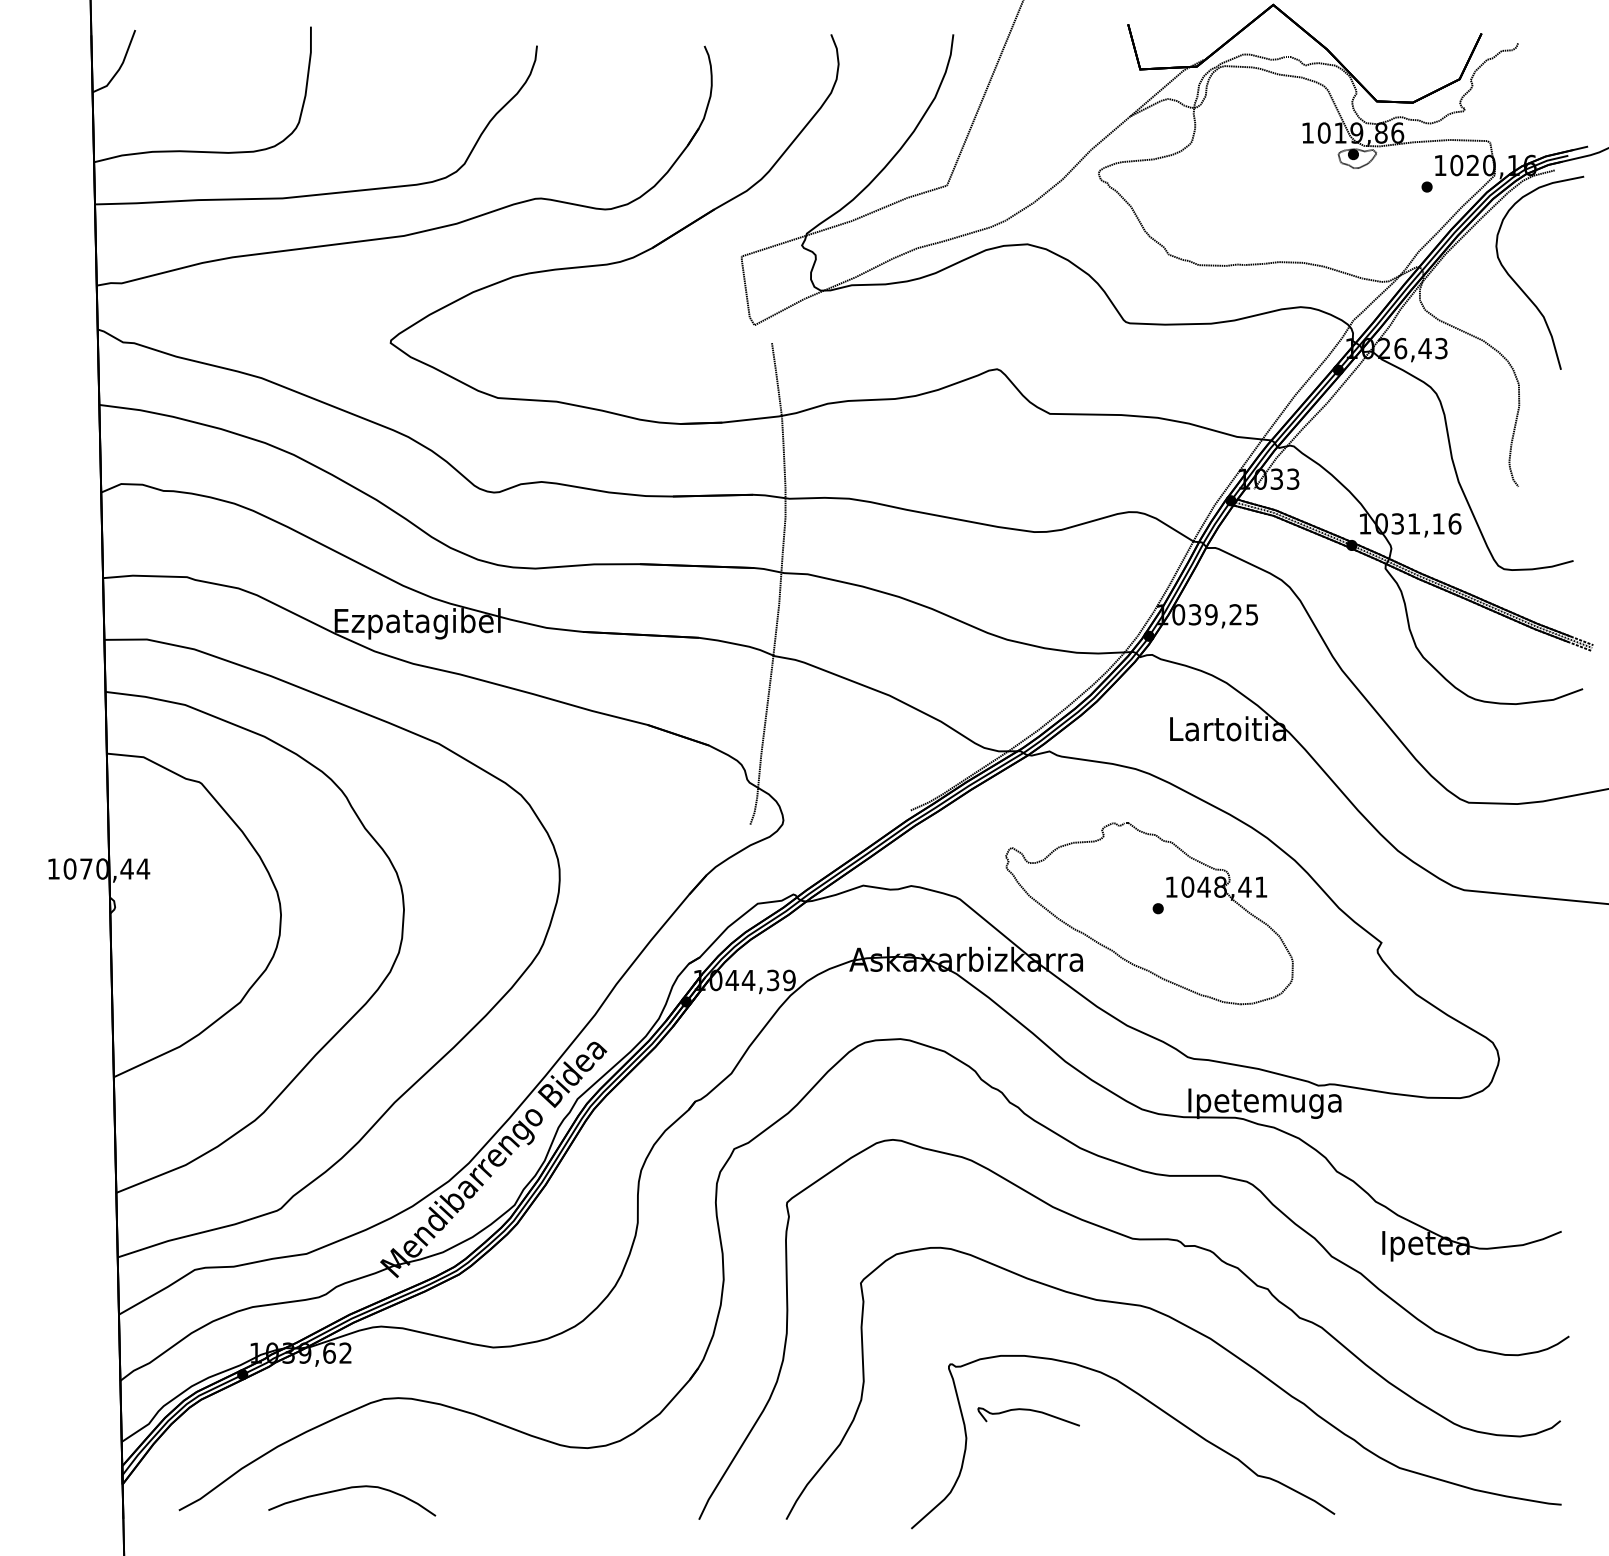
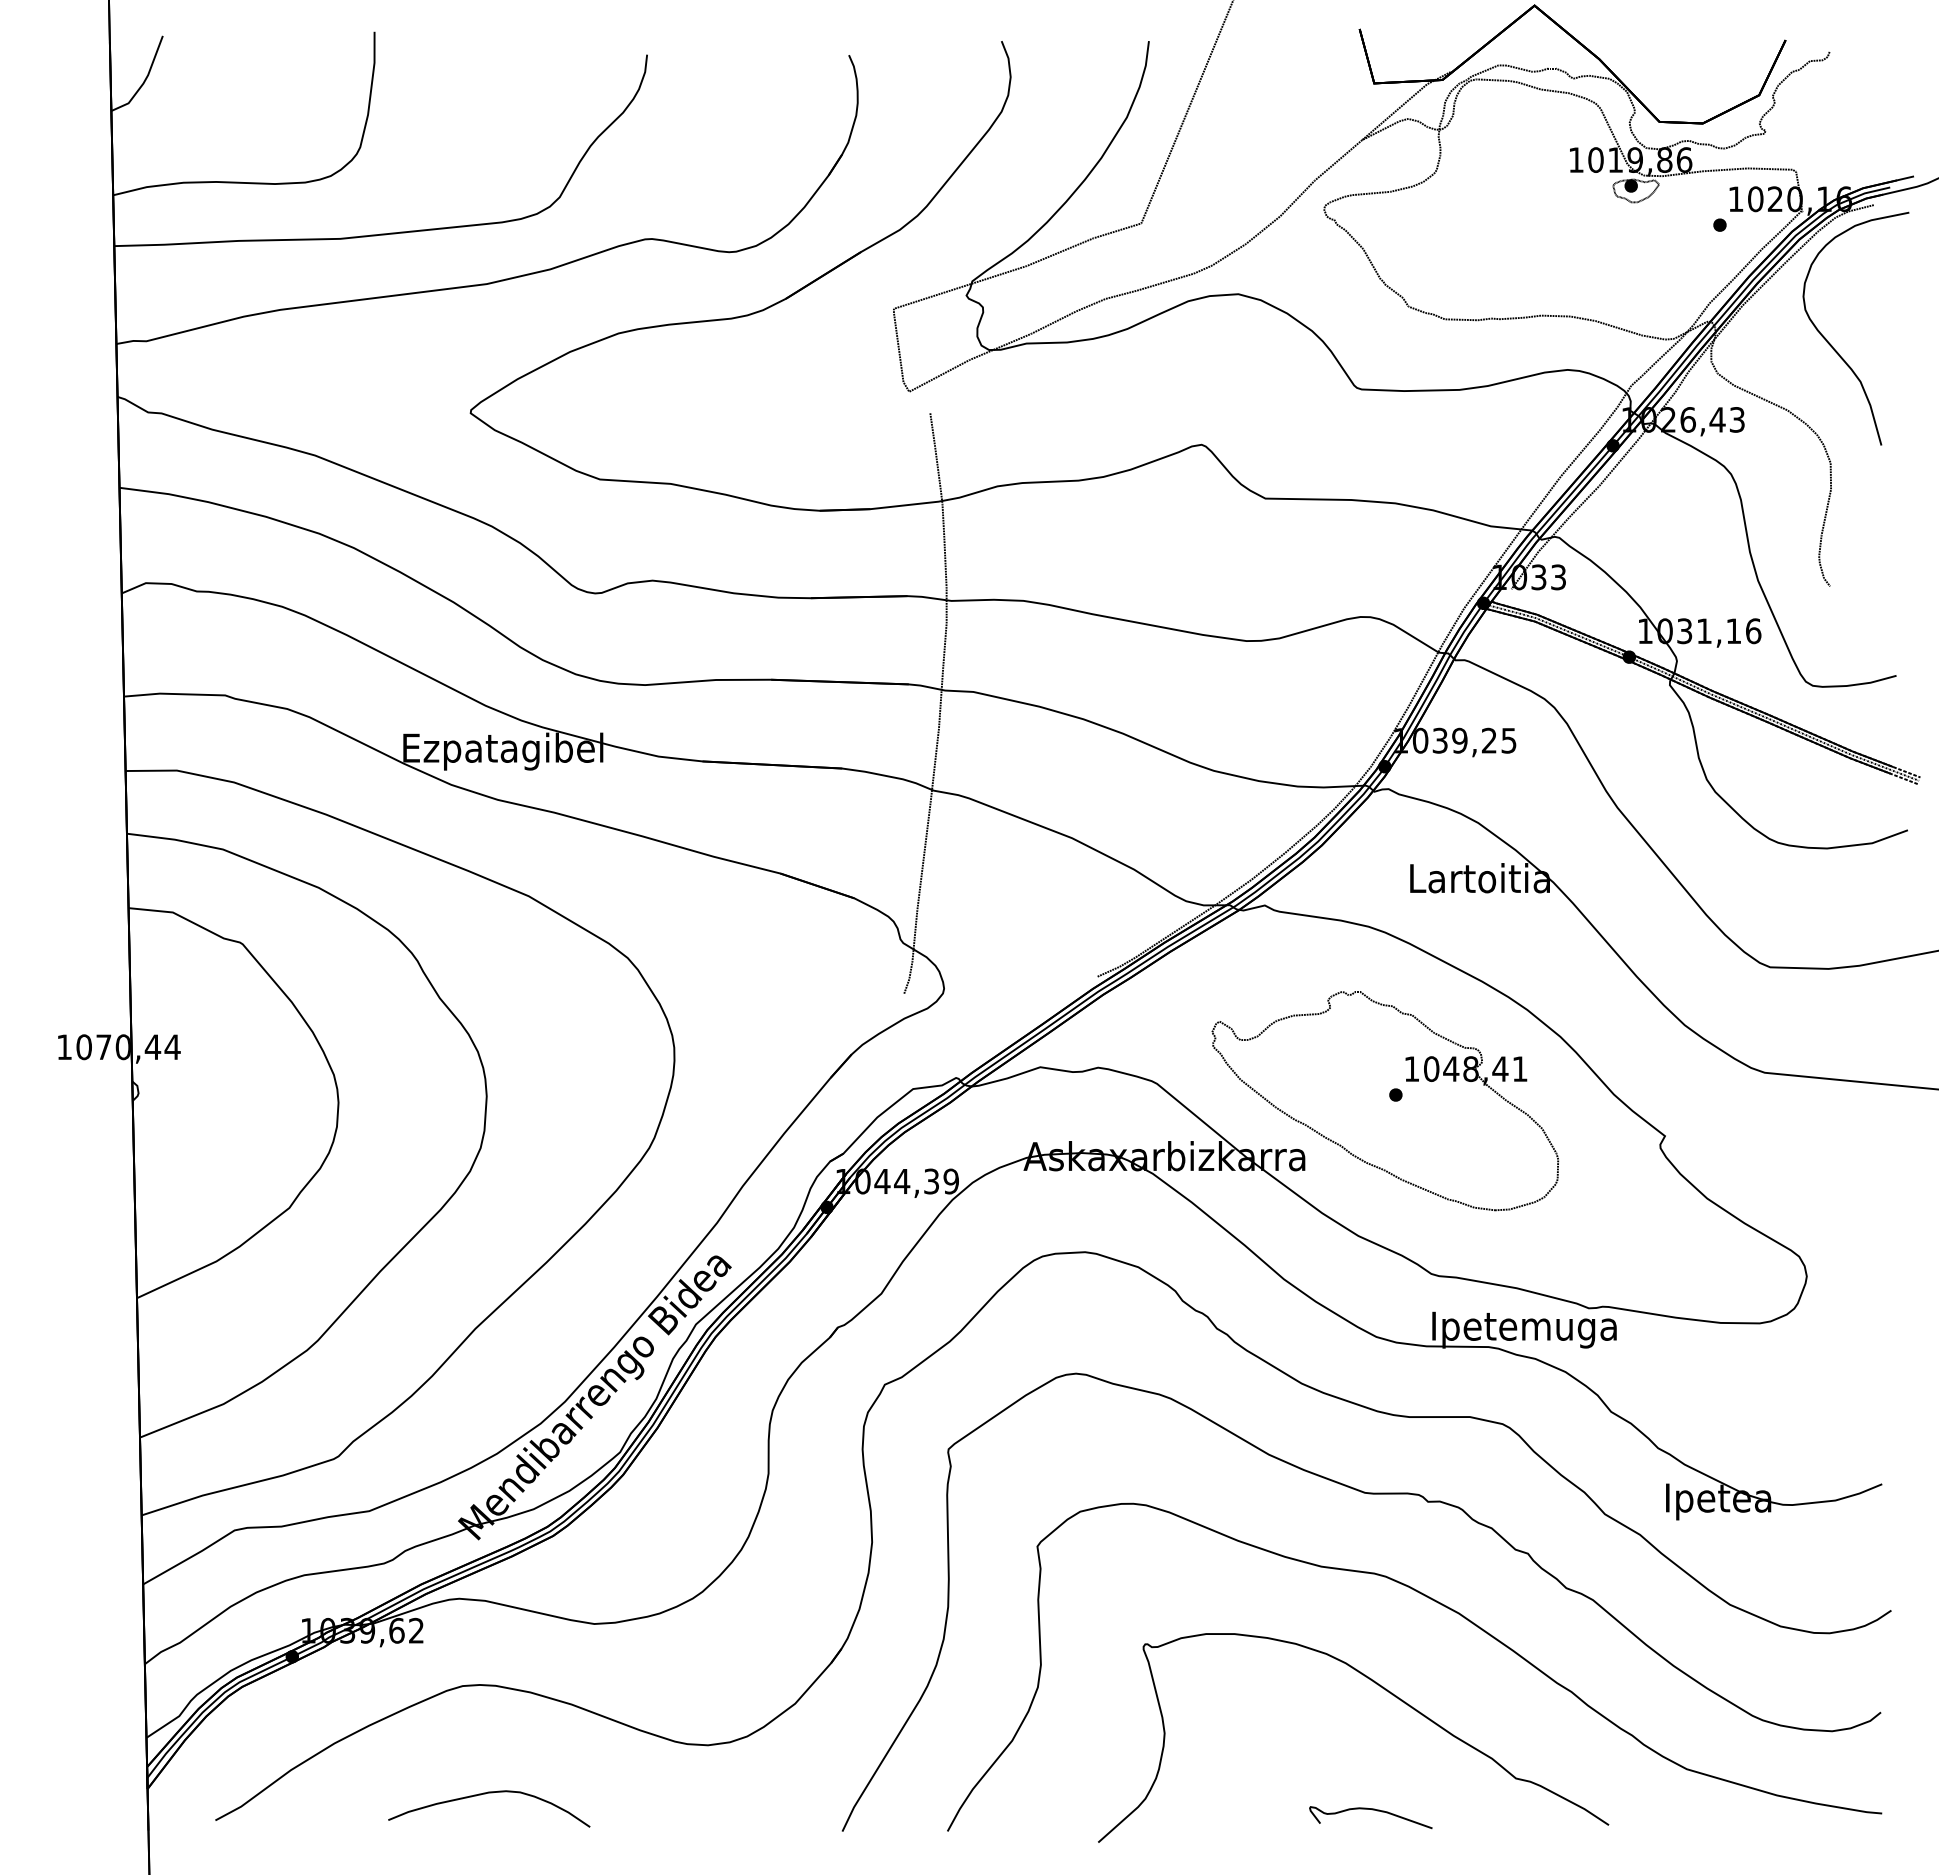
curve: (1030, 1410) -> (1372, 1810), moved
curve: (349, 1488) -> (485, 1794), moved

